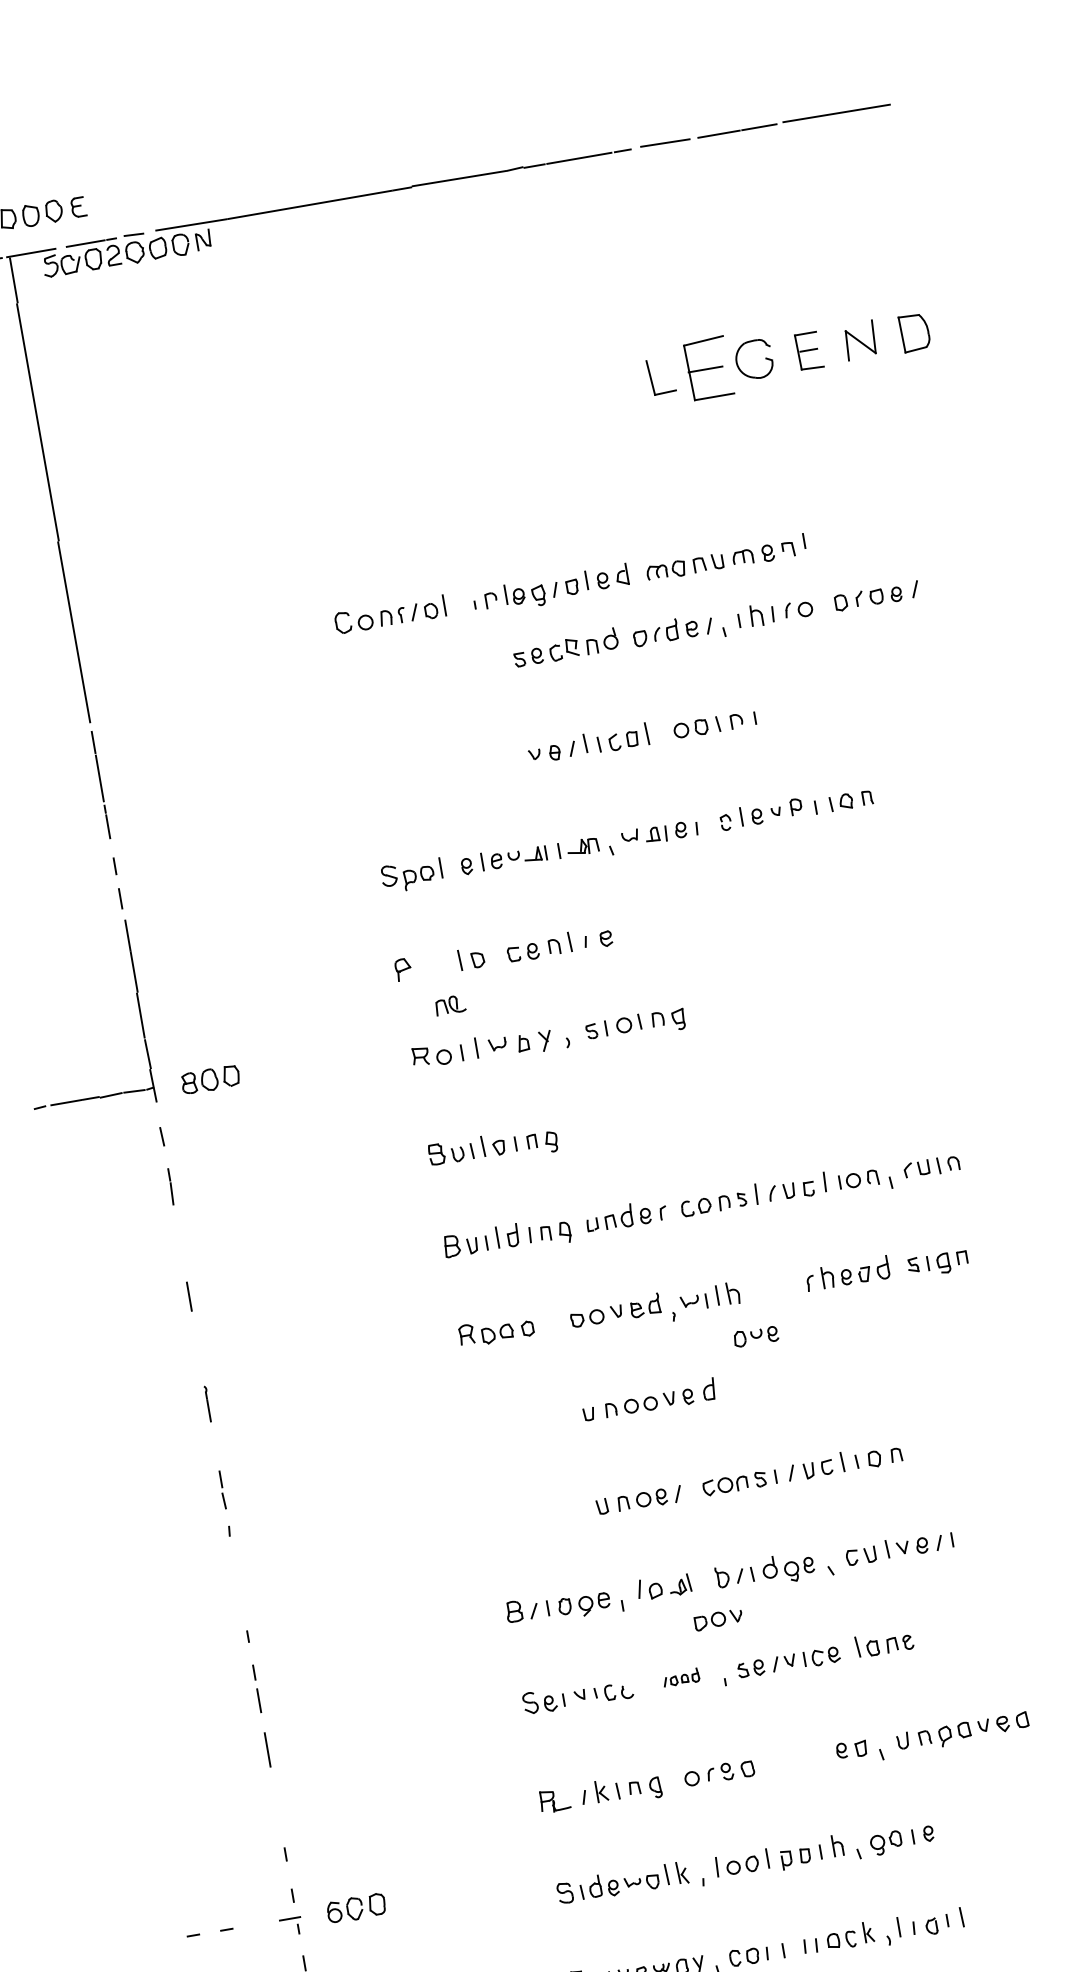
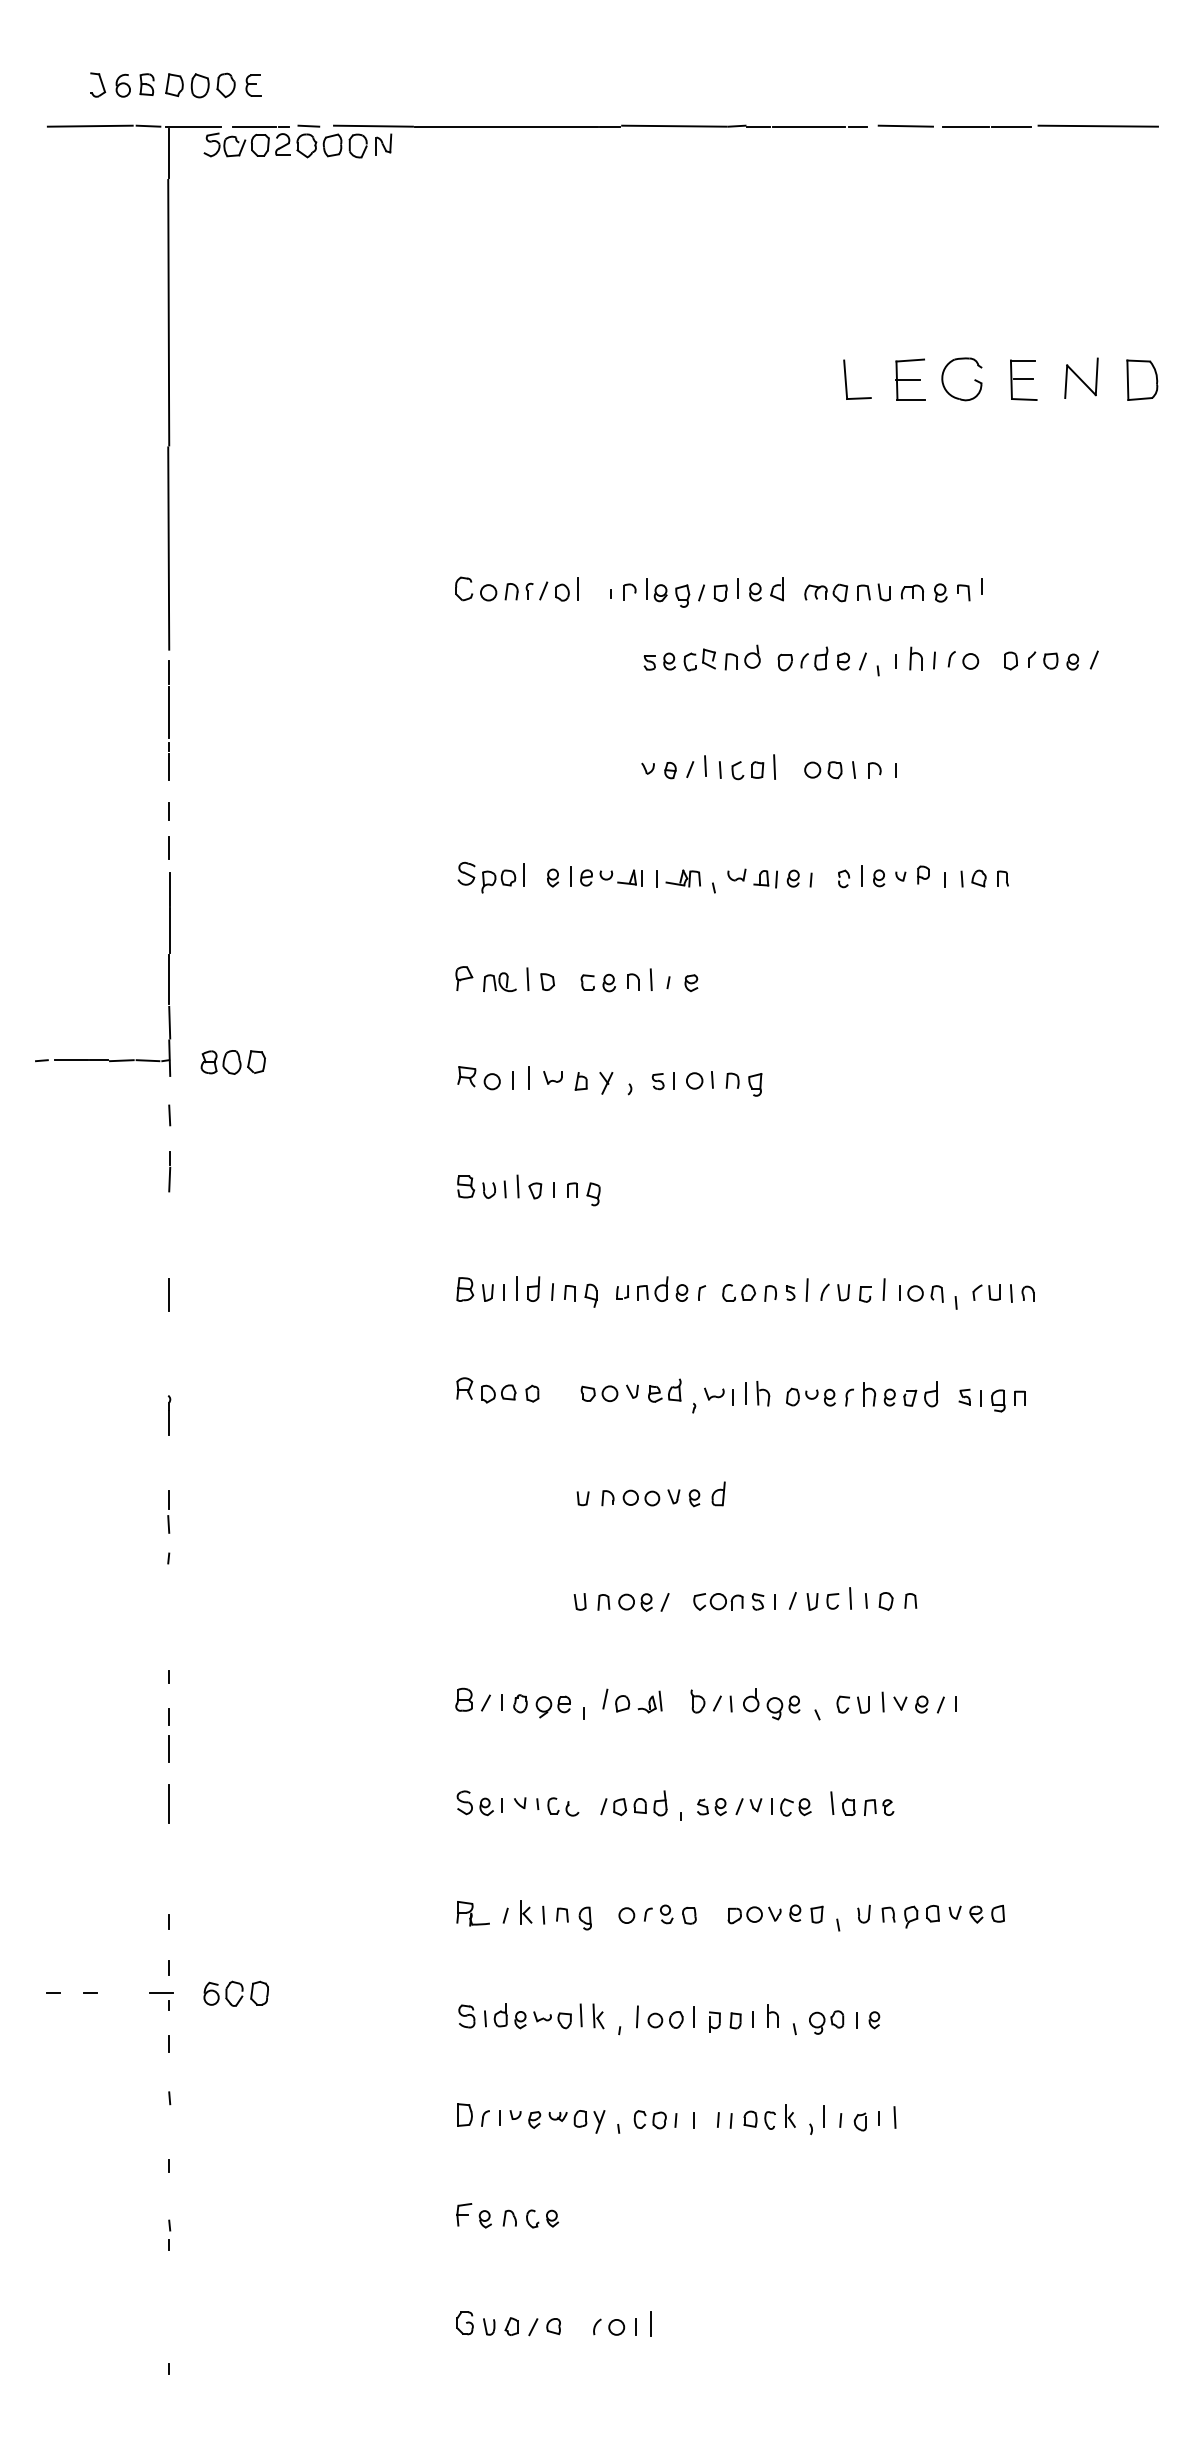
part: (708, 367) -> (910, 379), size x0.62
part: (449, 1004) -> (499, 981), moved
part: (755, 1335) -> (810, 1396), moved
part: (718, 1620) -> (754, 1915), moved
part: (680, 1677) -> (633, 1803), size x1.67

